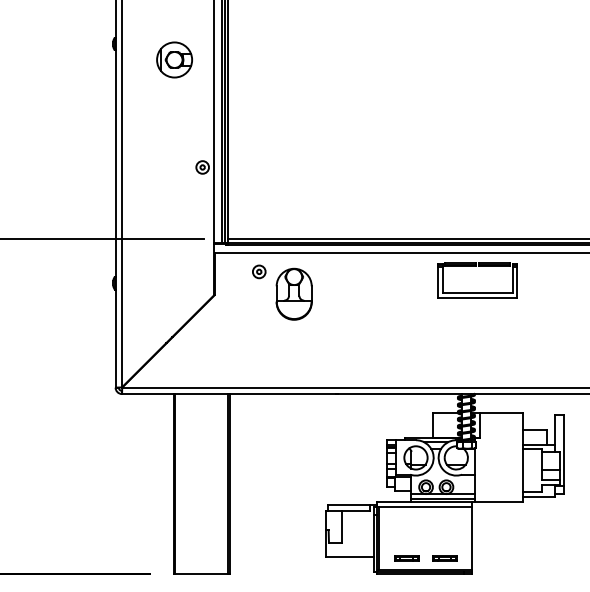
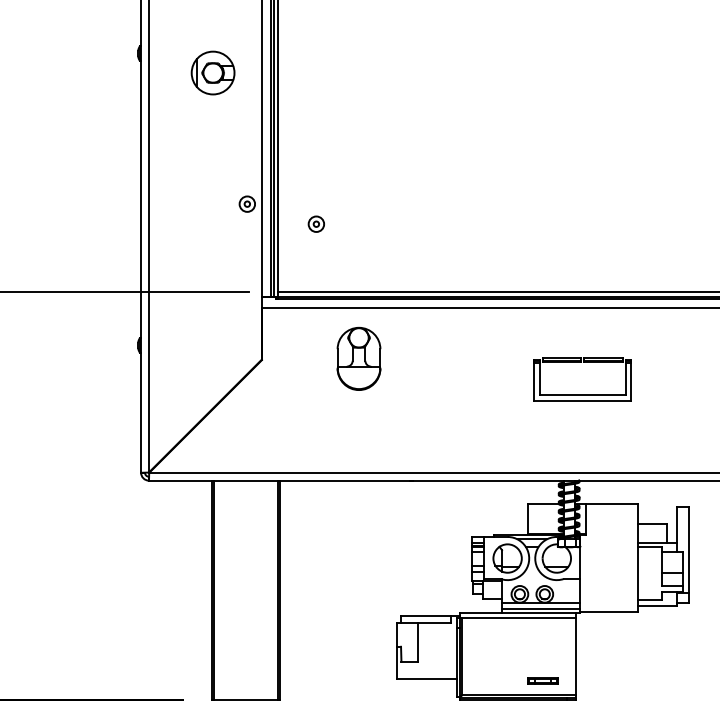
part: (259, 271) -> (316, 223), moved
part: (477, 292) -> (582, 394), moved
part: (406, 558) -> (496, 681), removed

